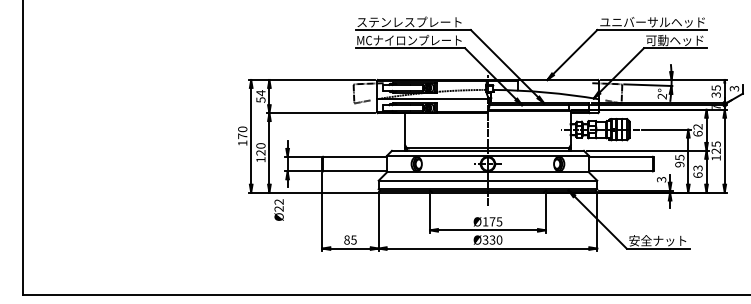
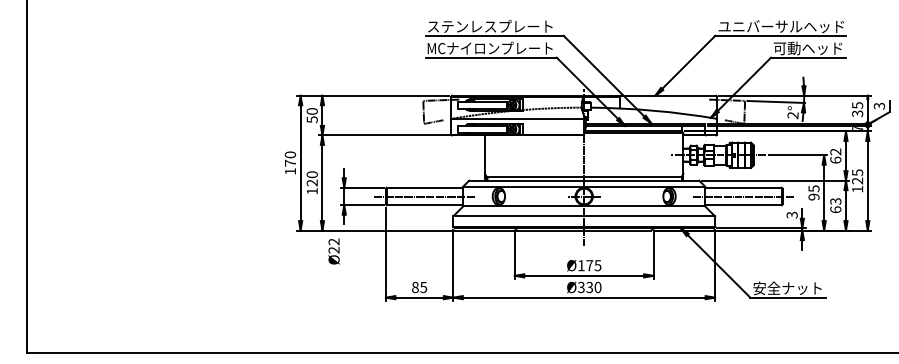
text: (260, 93) -> (311, 111), 54 -> 50
line: (354, 164) -> (424, 196), added
line: (620, 164) -> (743, 196), added

